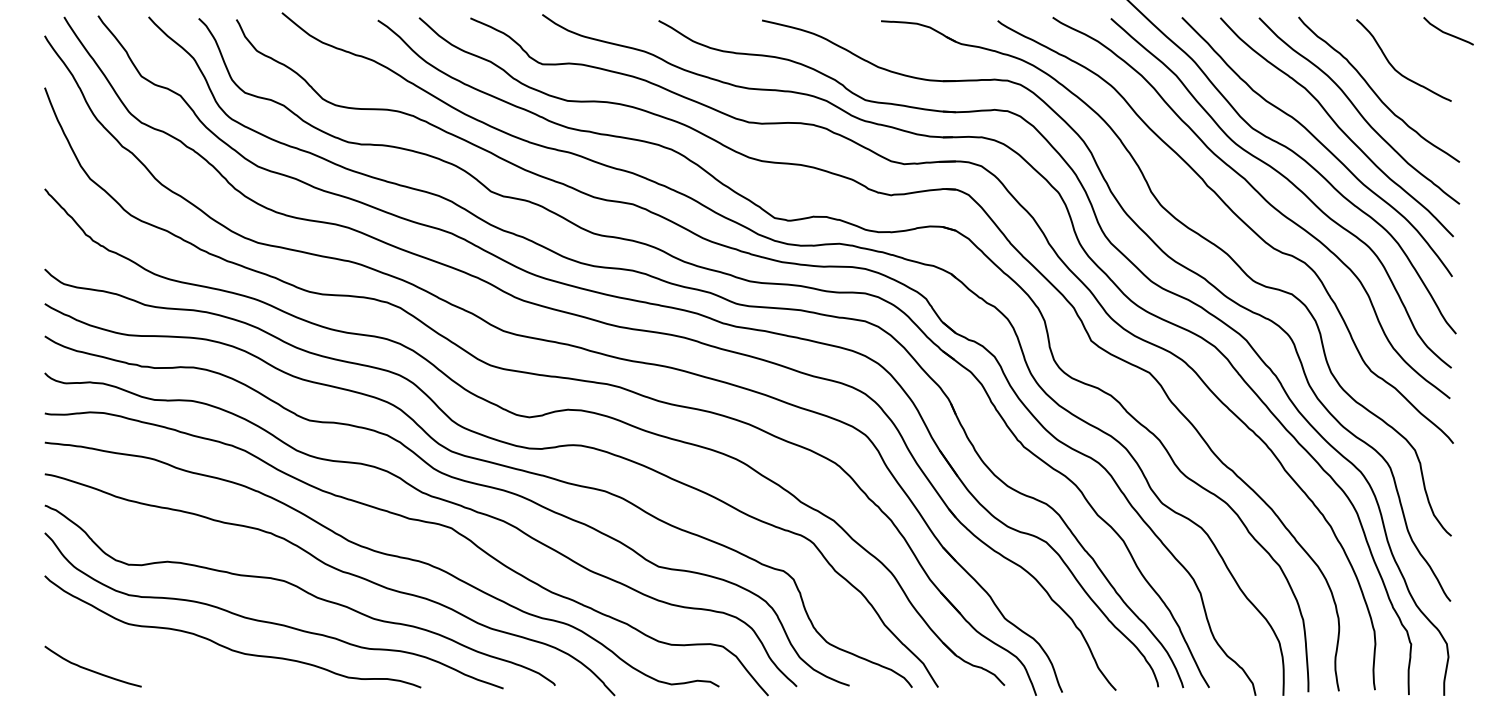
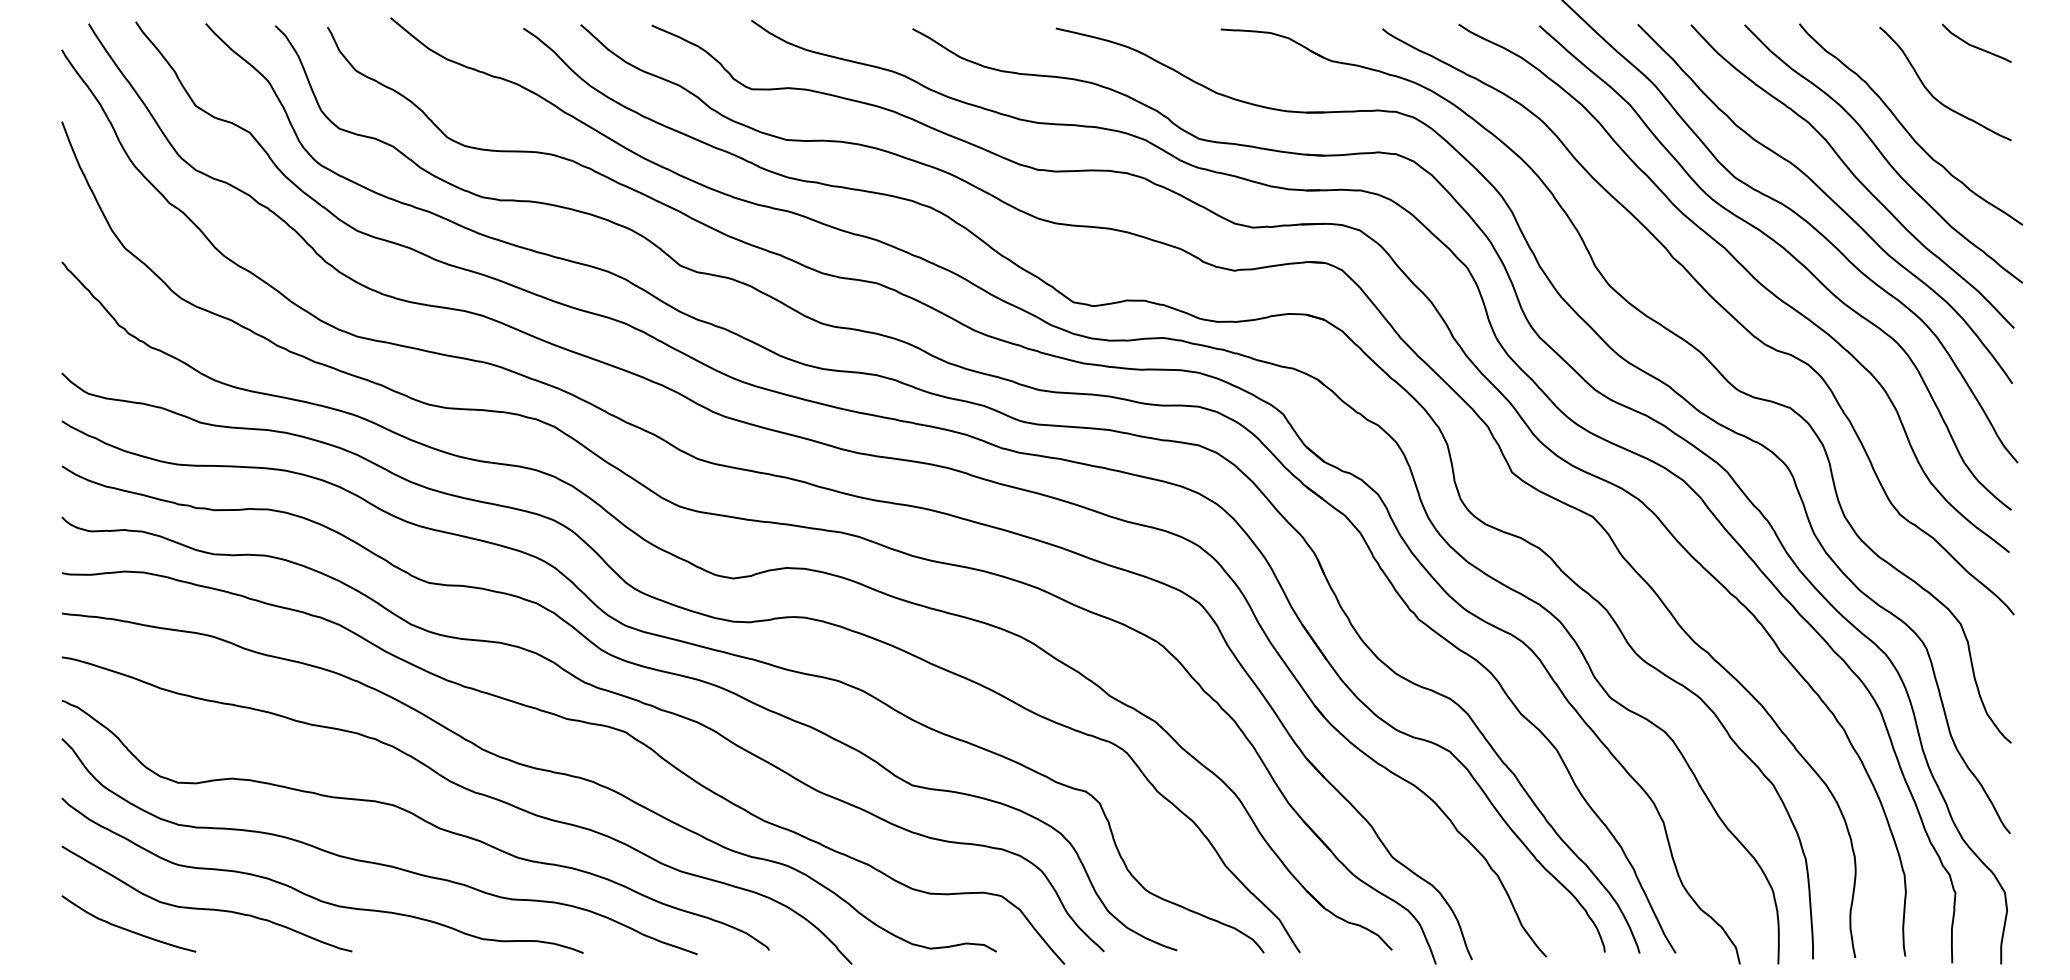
curve: (1447, 32) -> (1975, 45), moved
curve: (149, 655) -> (206, 908), added

